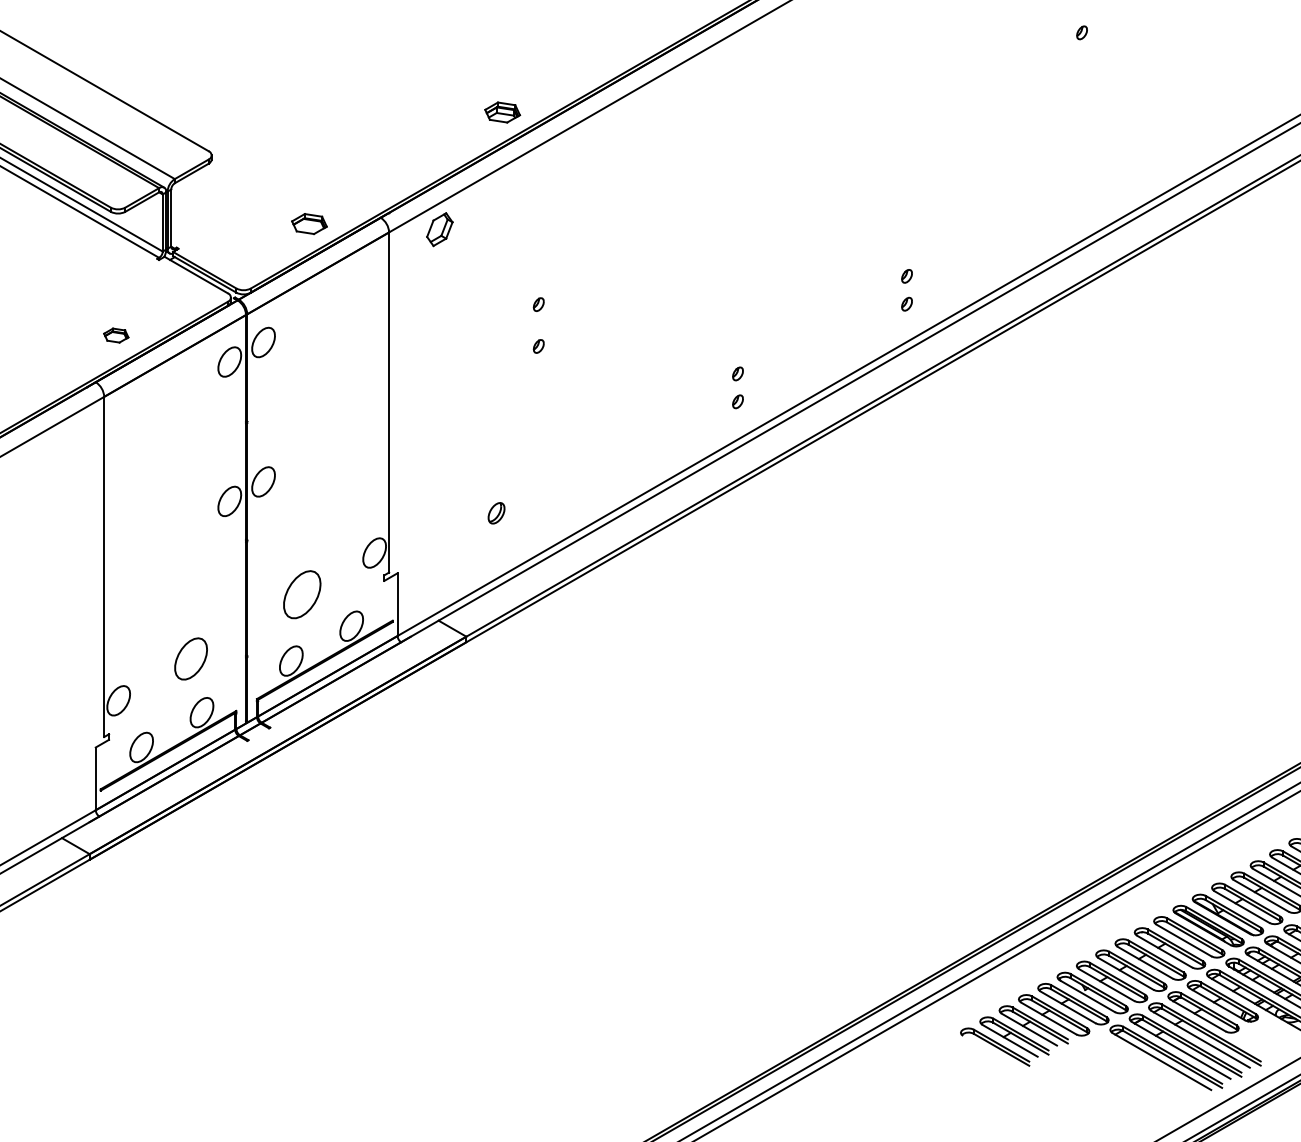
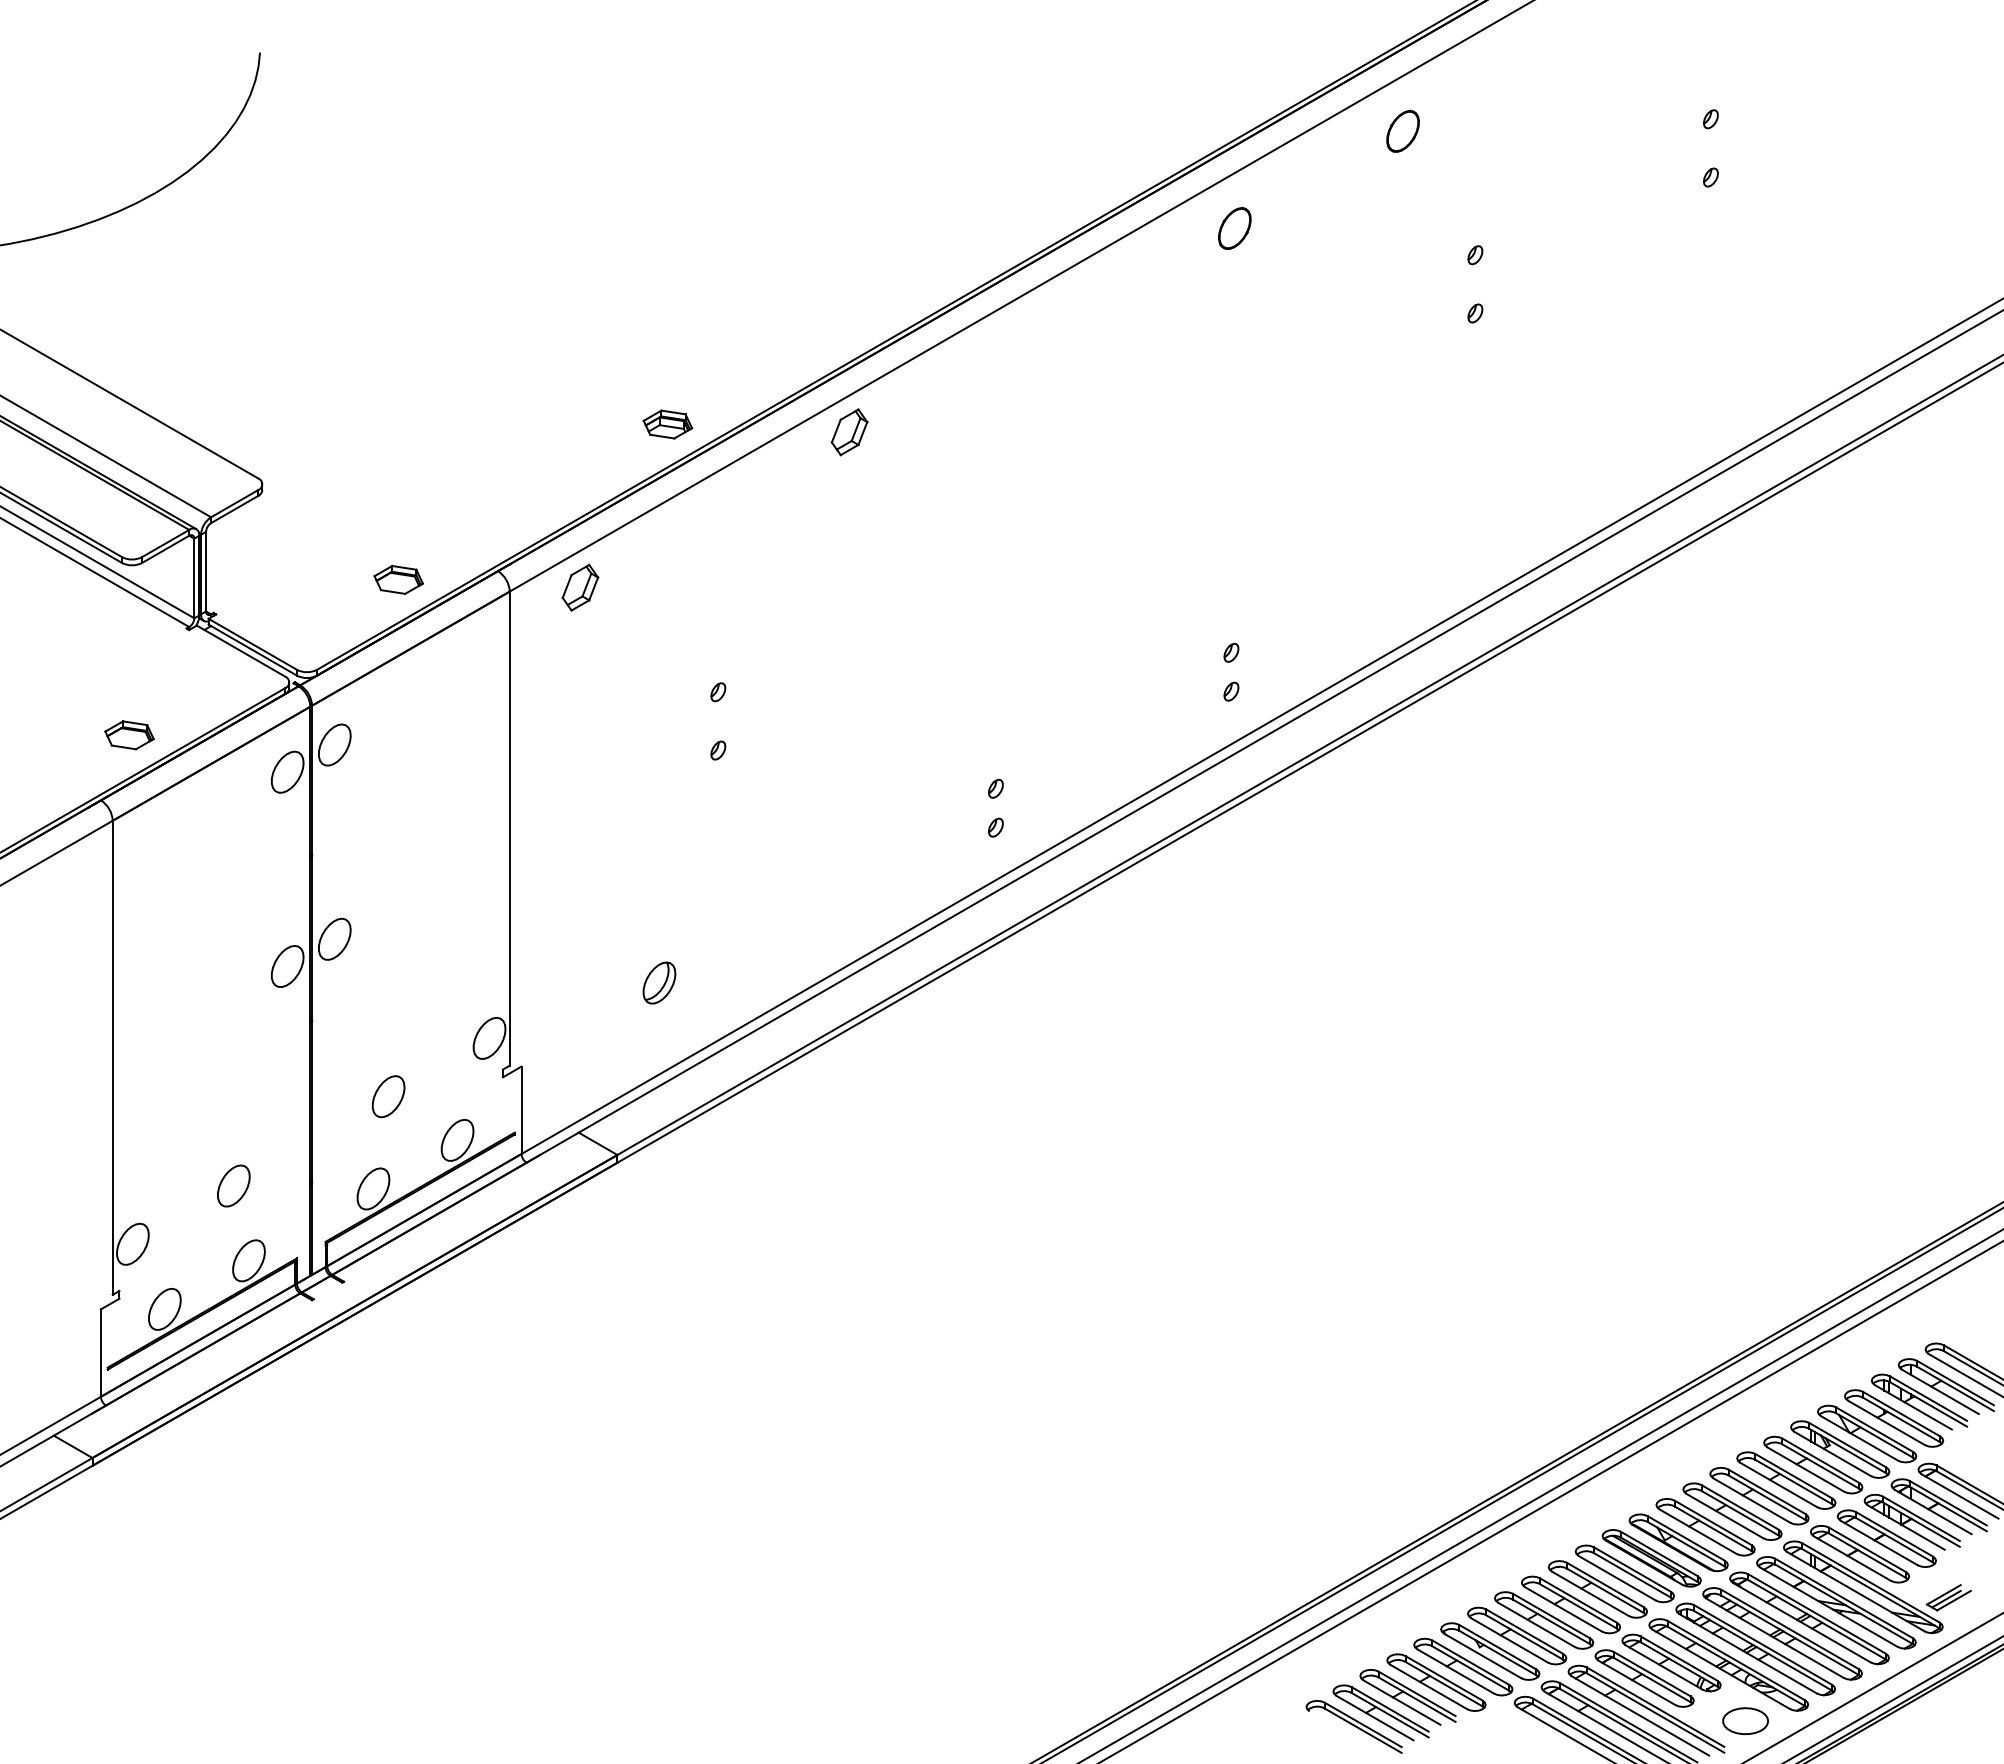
part: (632, 118) -> (849, 432), added
part: (116, 335) -> (129, 735), size x1.43
part: (496, 512) -> (659, 982), size x1.43
part: (302, 594) -> (388, 1096), size x0.62
part: (190, 658) -> (233, 1185), size x0.71
part: (1275, 1043) -> (1745, 1721), added

